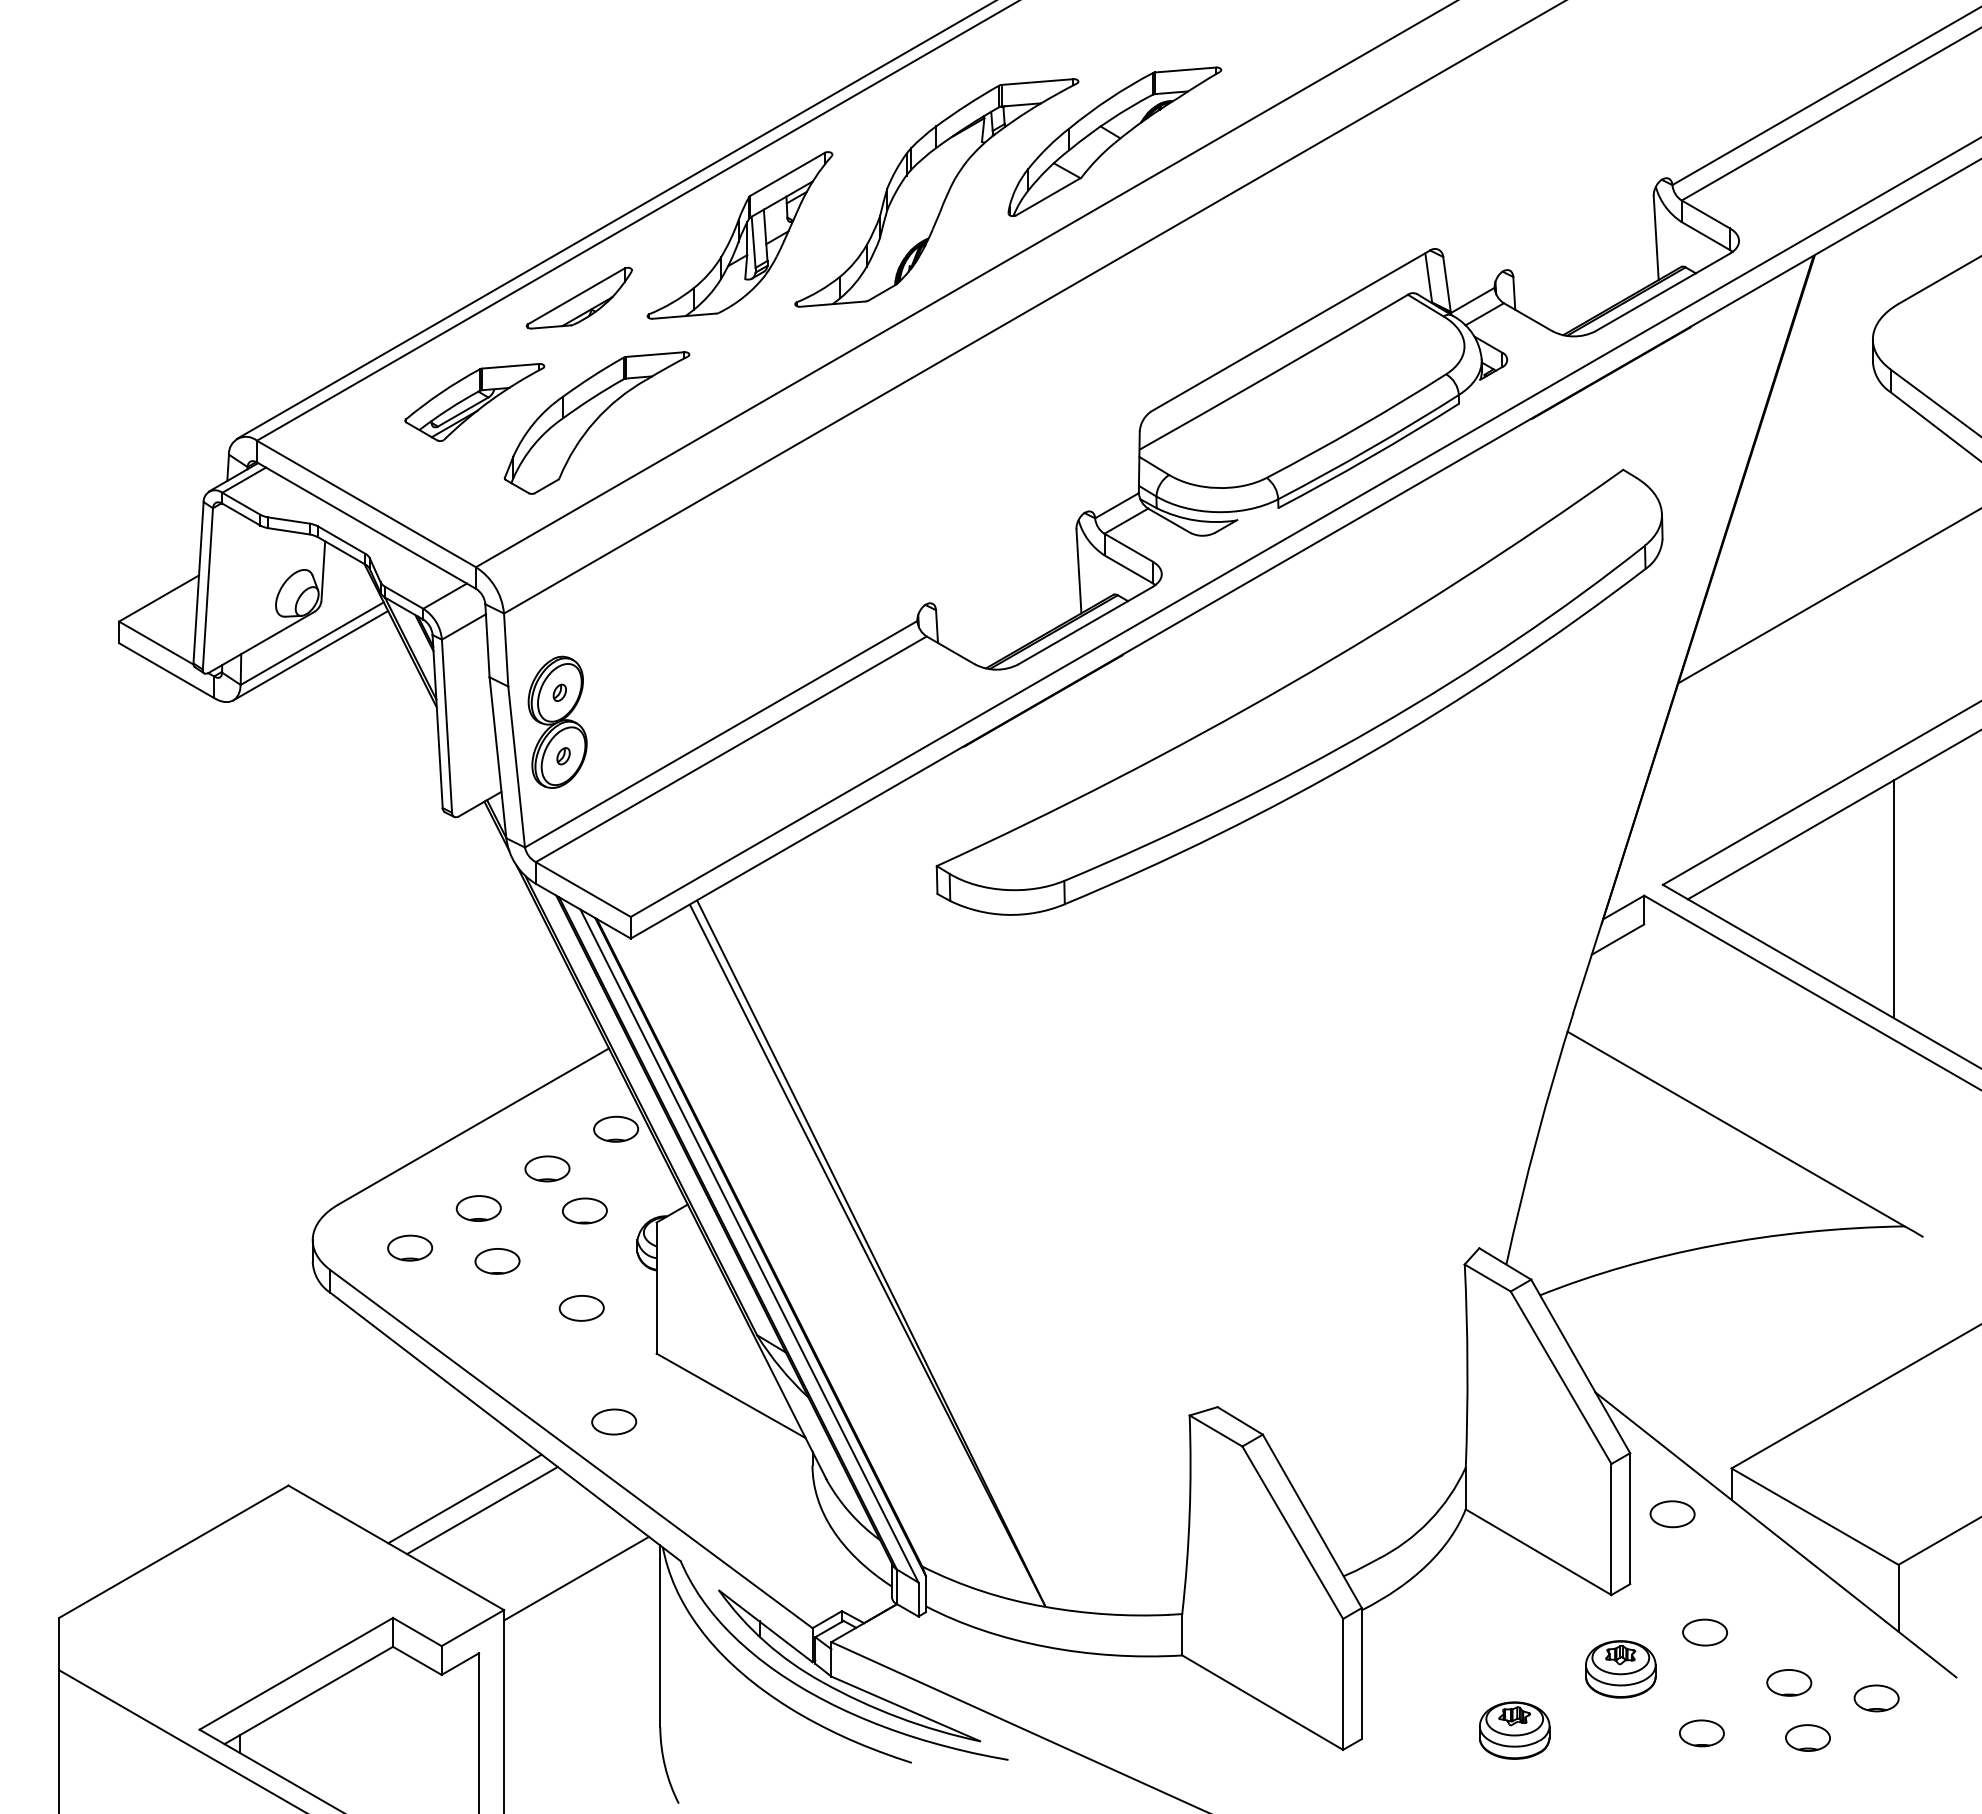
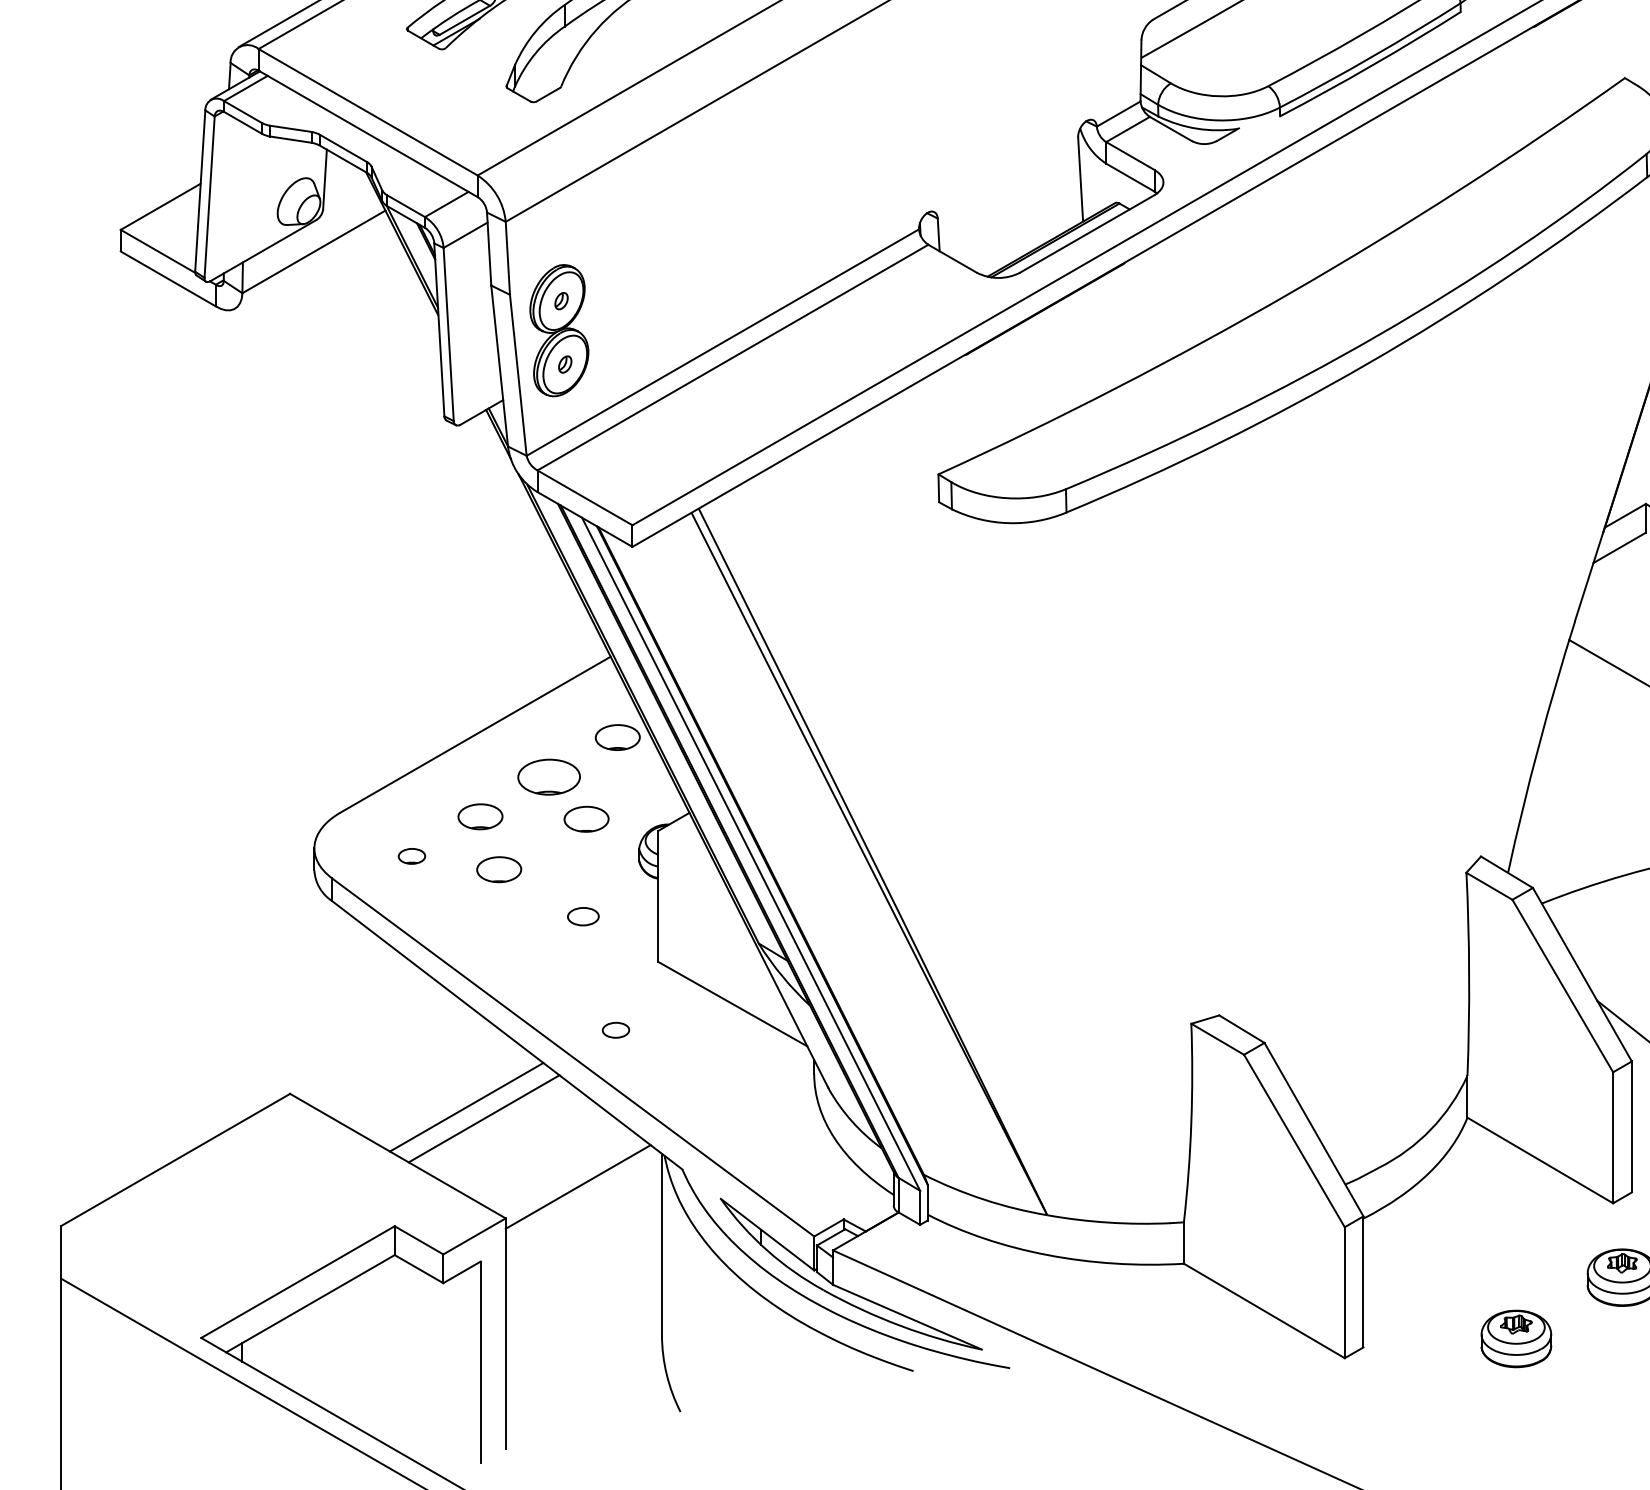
line: (310, 655) -> (312, 263), removed
part: (547, 1168) -> (549, 776), size x1.4
part: (410, 1247) -> (412, 855), size x0.6
part: (581, 1308) -> (583, 916), size x0.7
part: (614, 1421) -> (616, 1029), size x0.6

